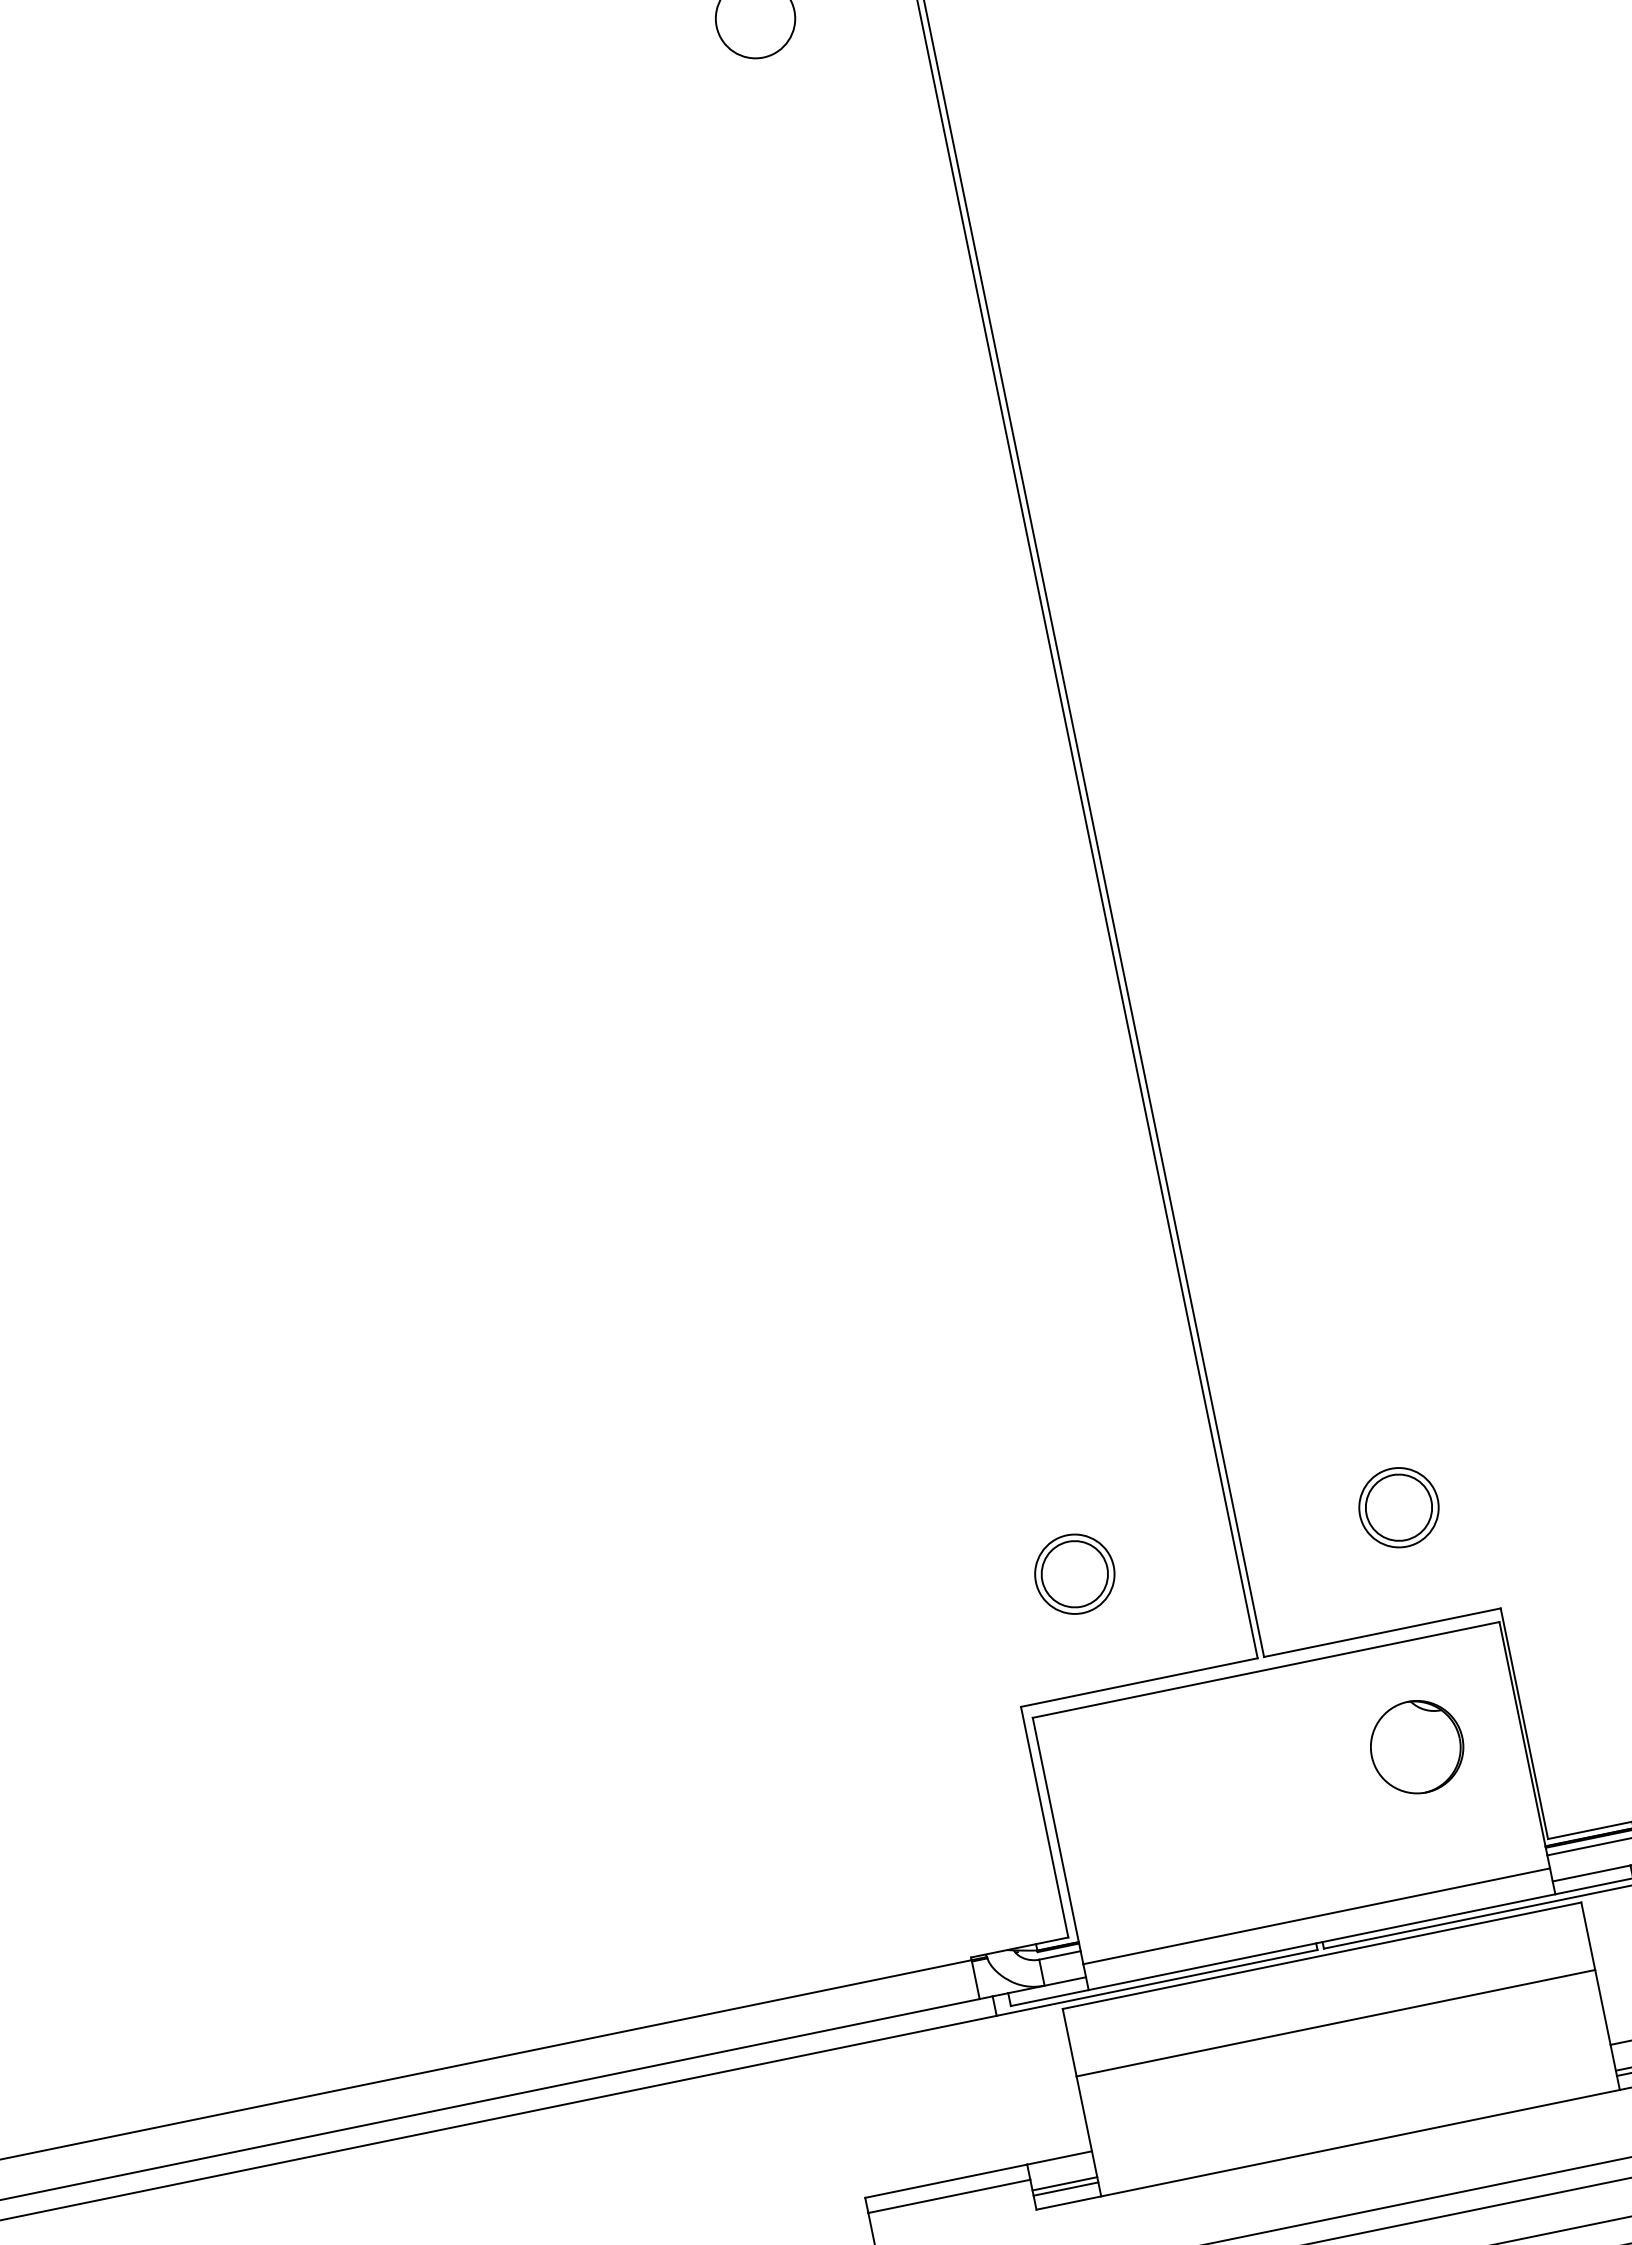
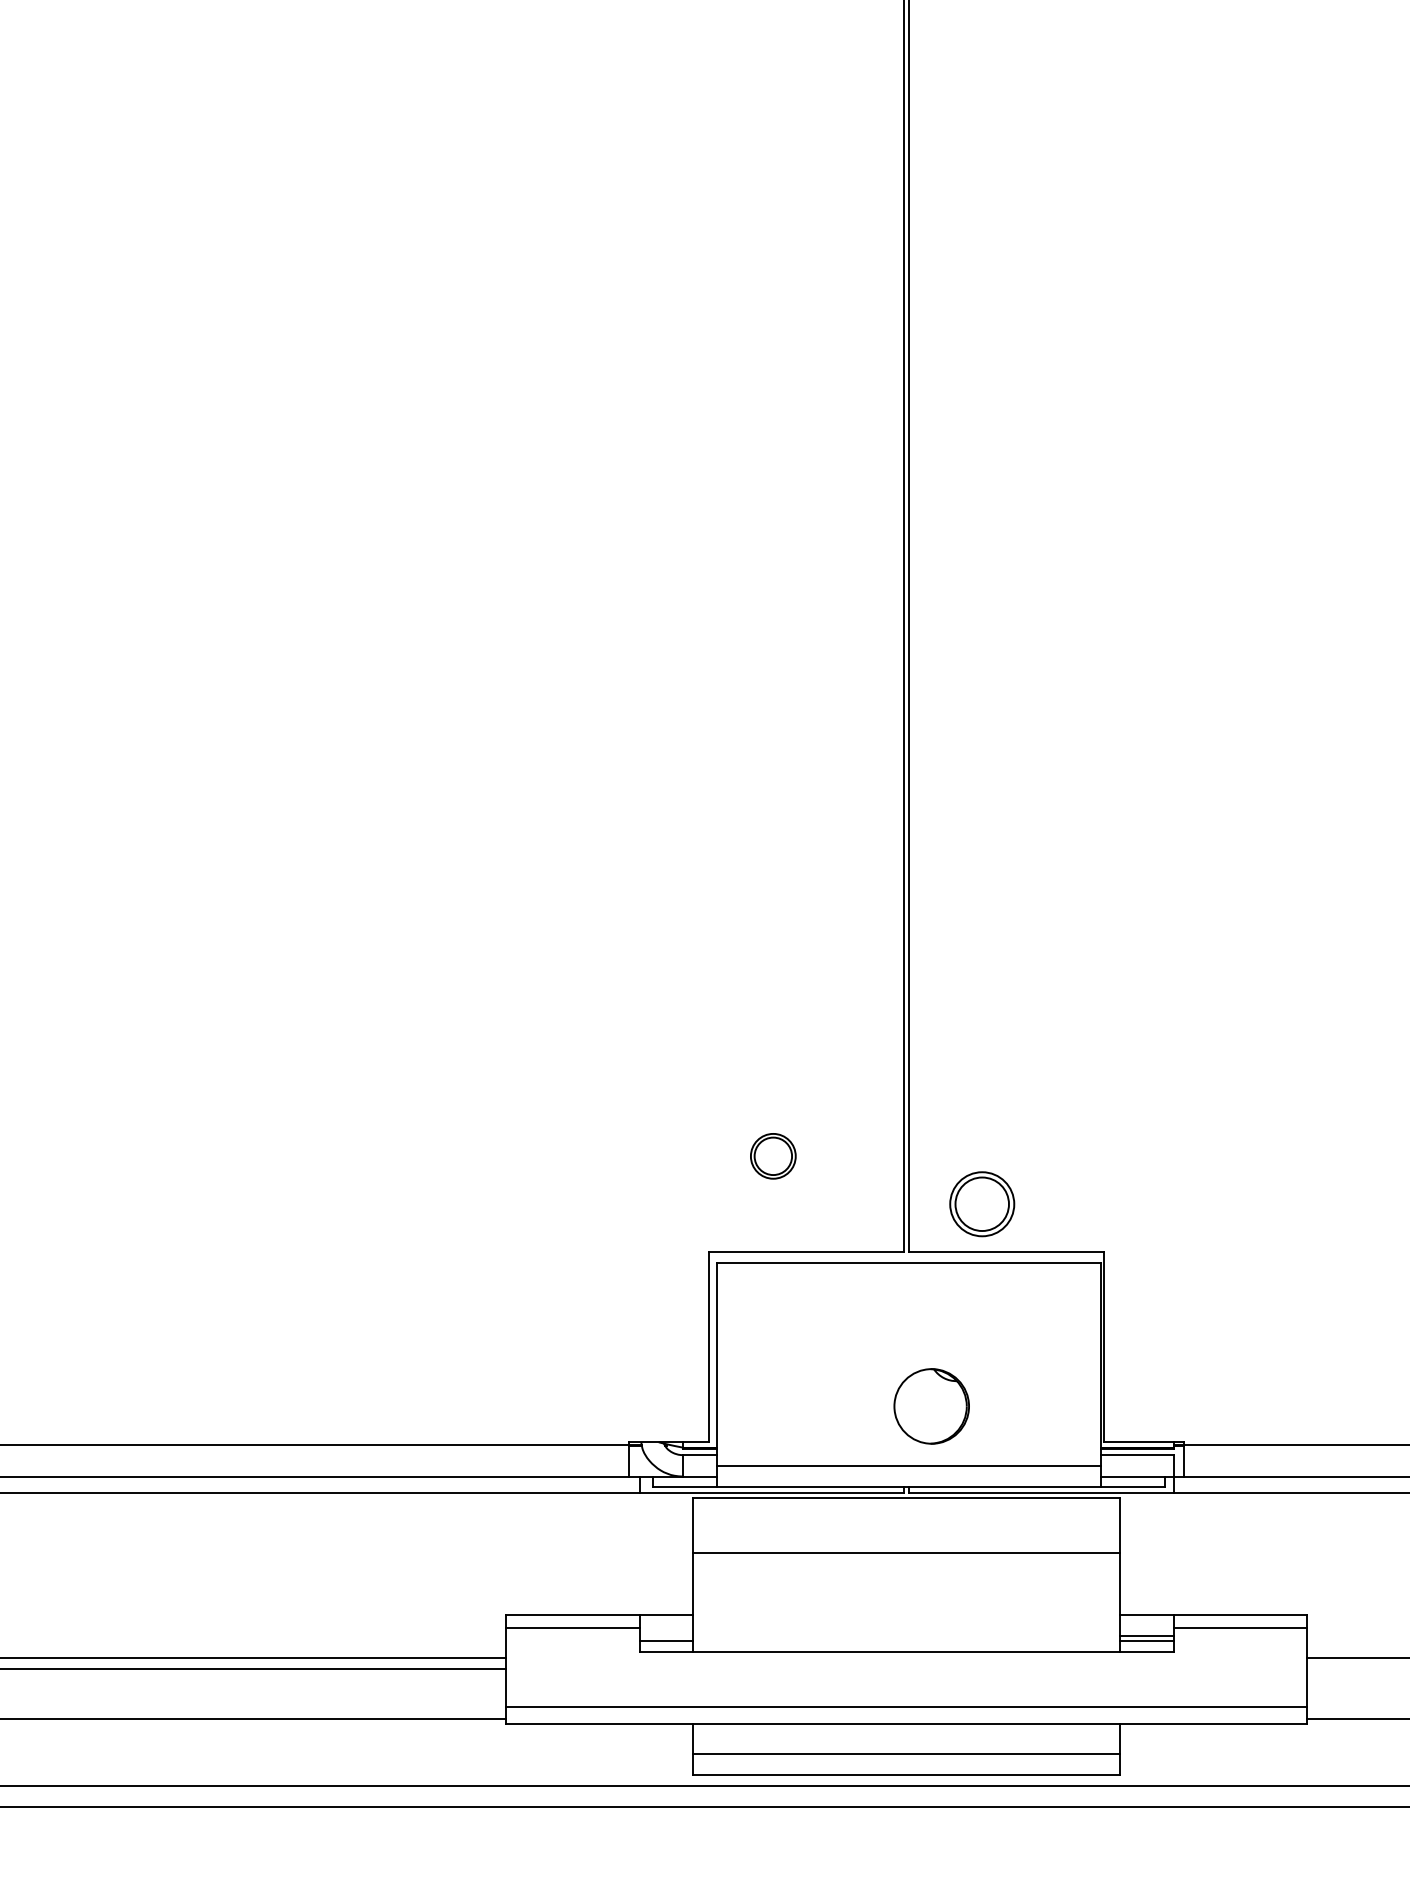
part: (1399, 1507) -> (982, 1204), moved
part: (1075, 1574) -> (773, 1156), size x0.7
part: (1416, 1747) -> (931, 1406), moved
line: (1064, 2183) -> (666, 1636), removed

